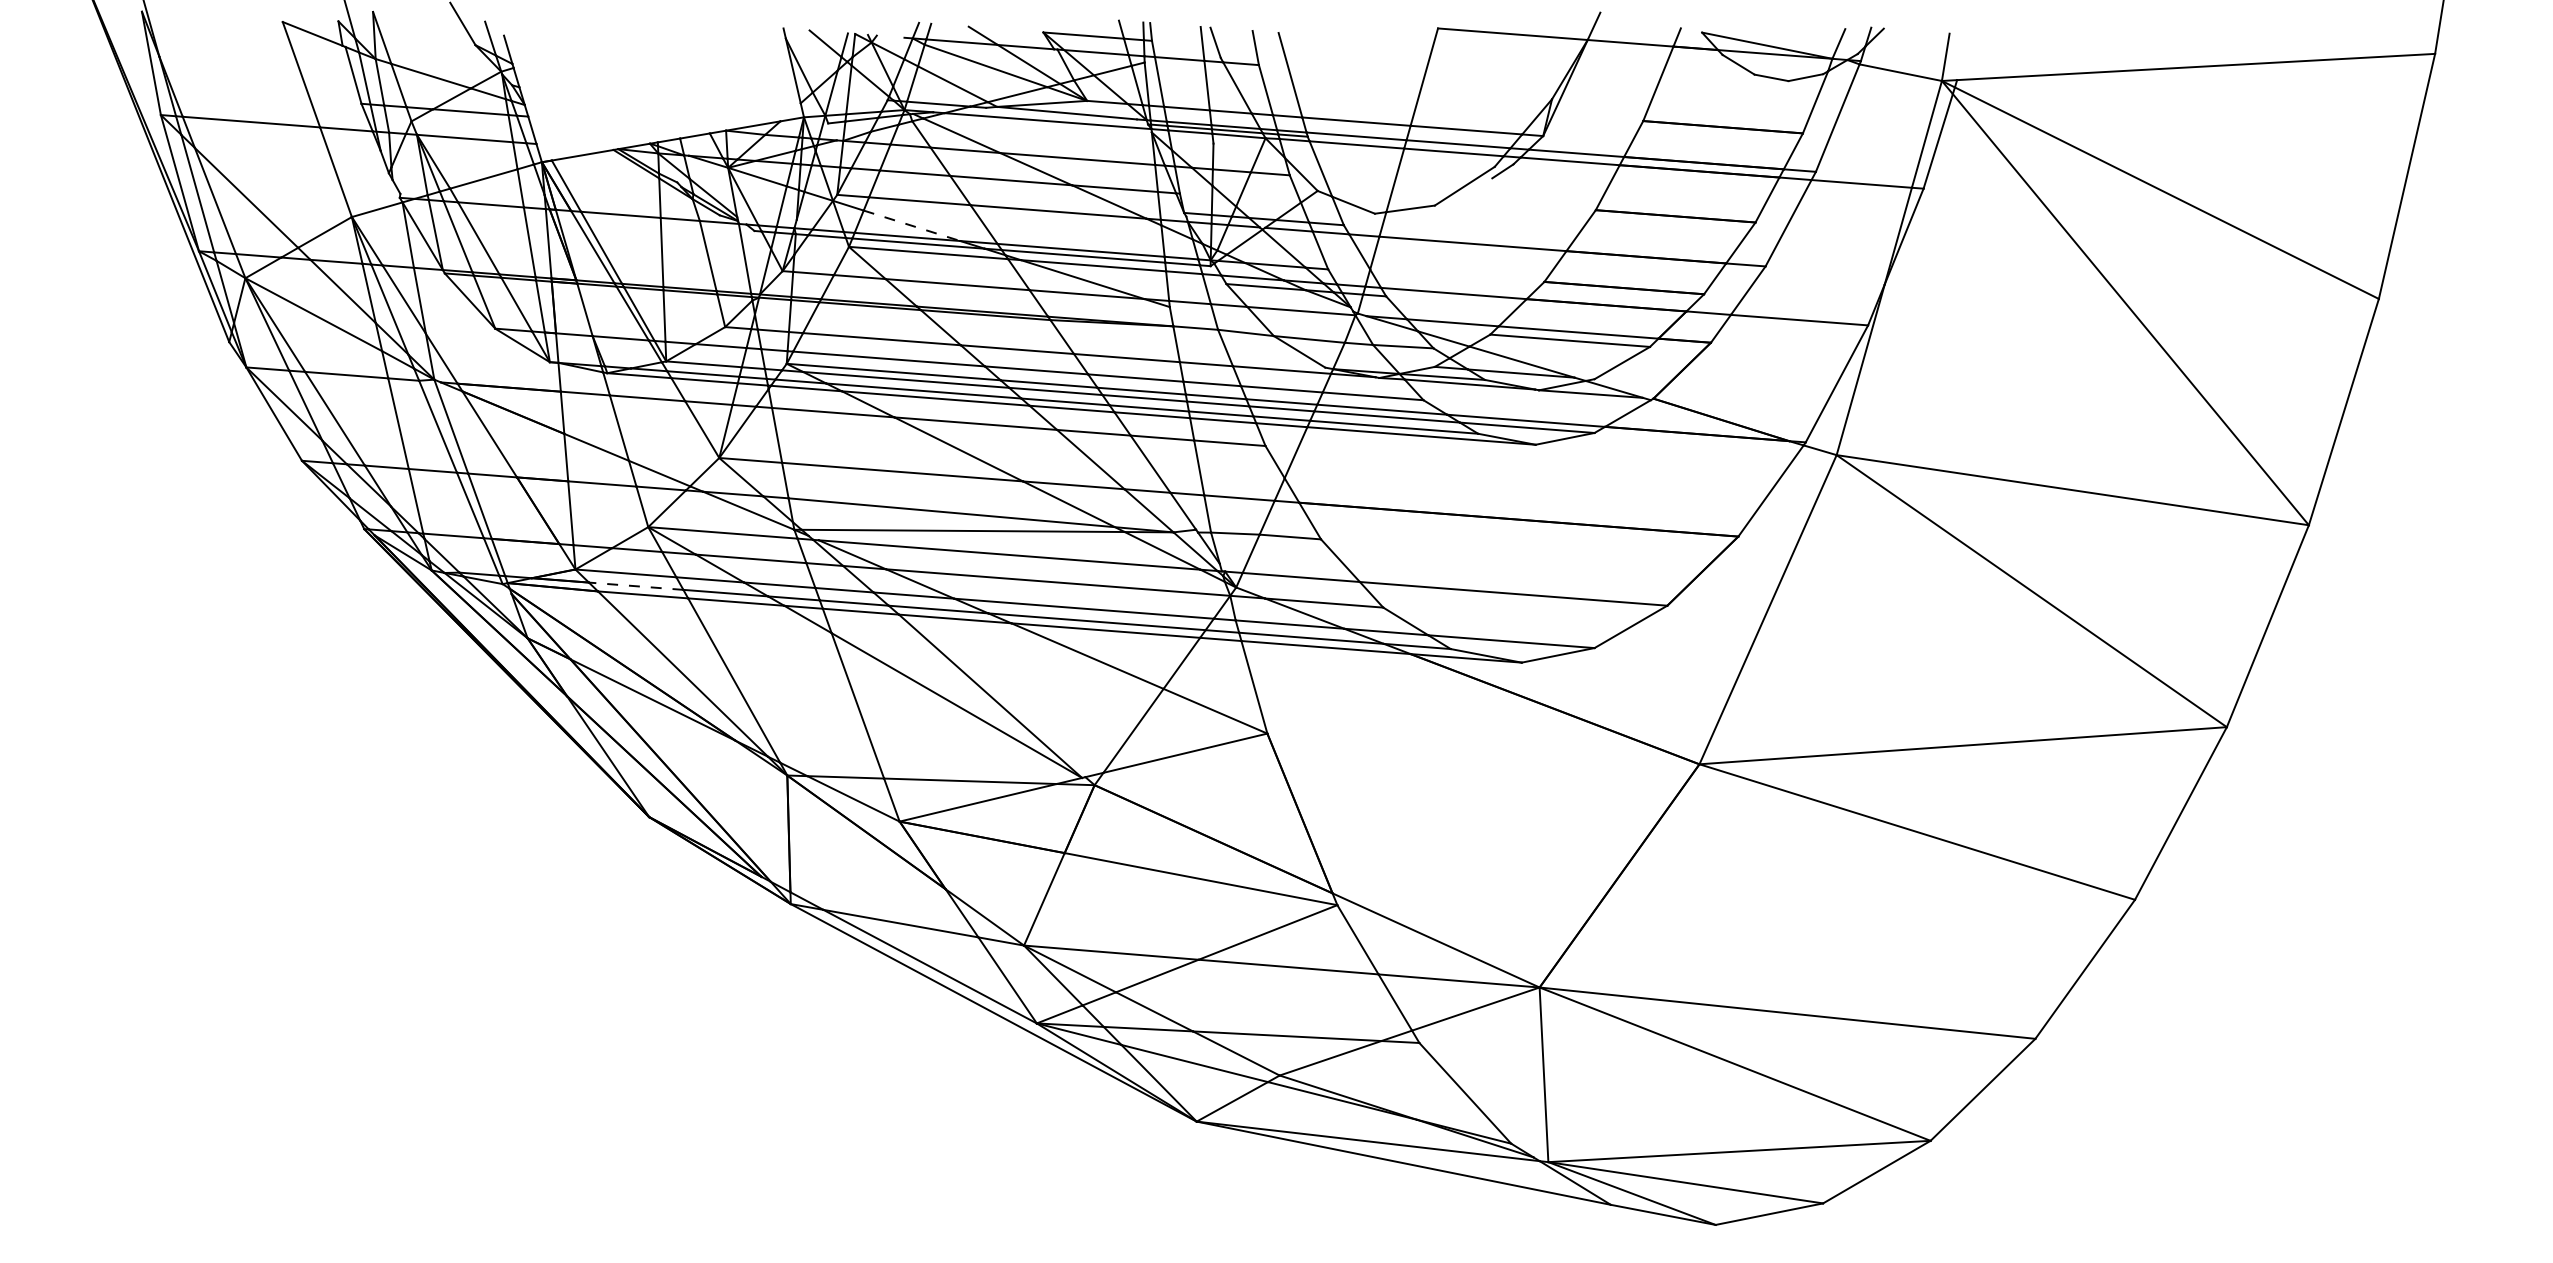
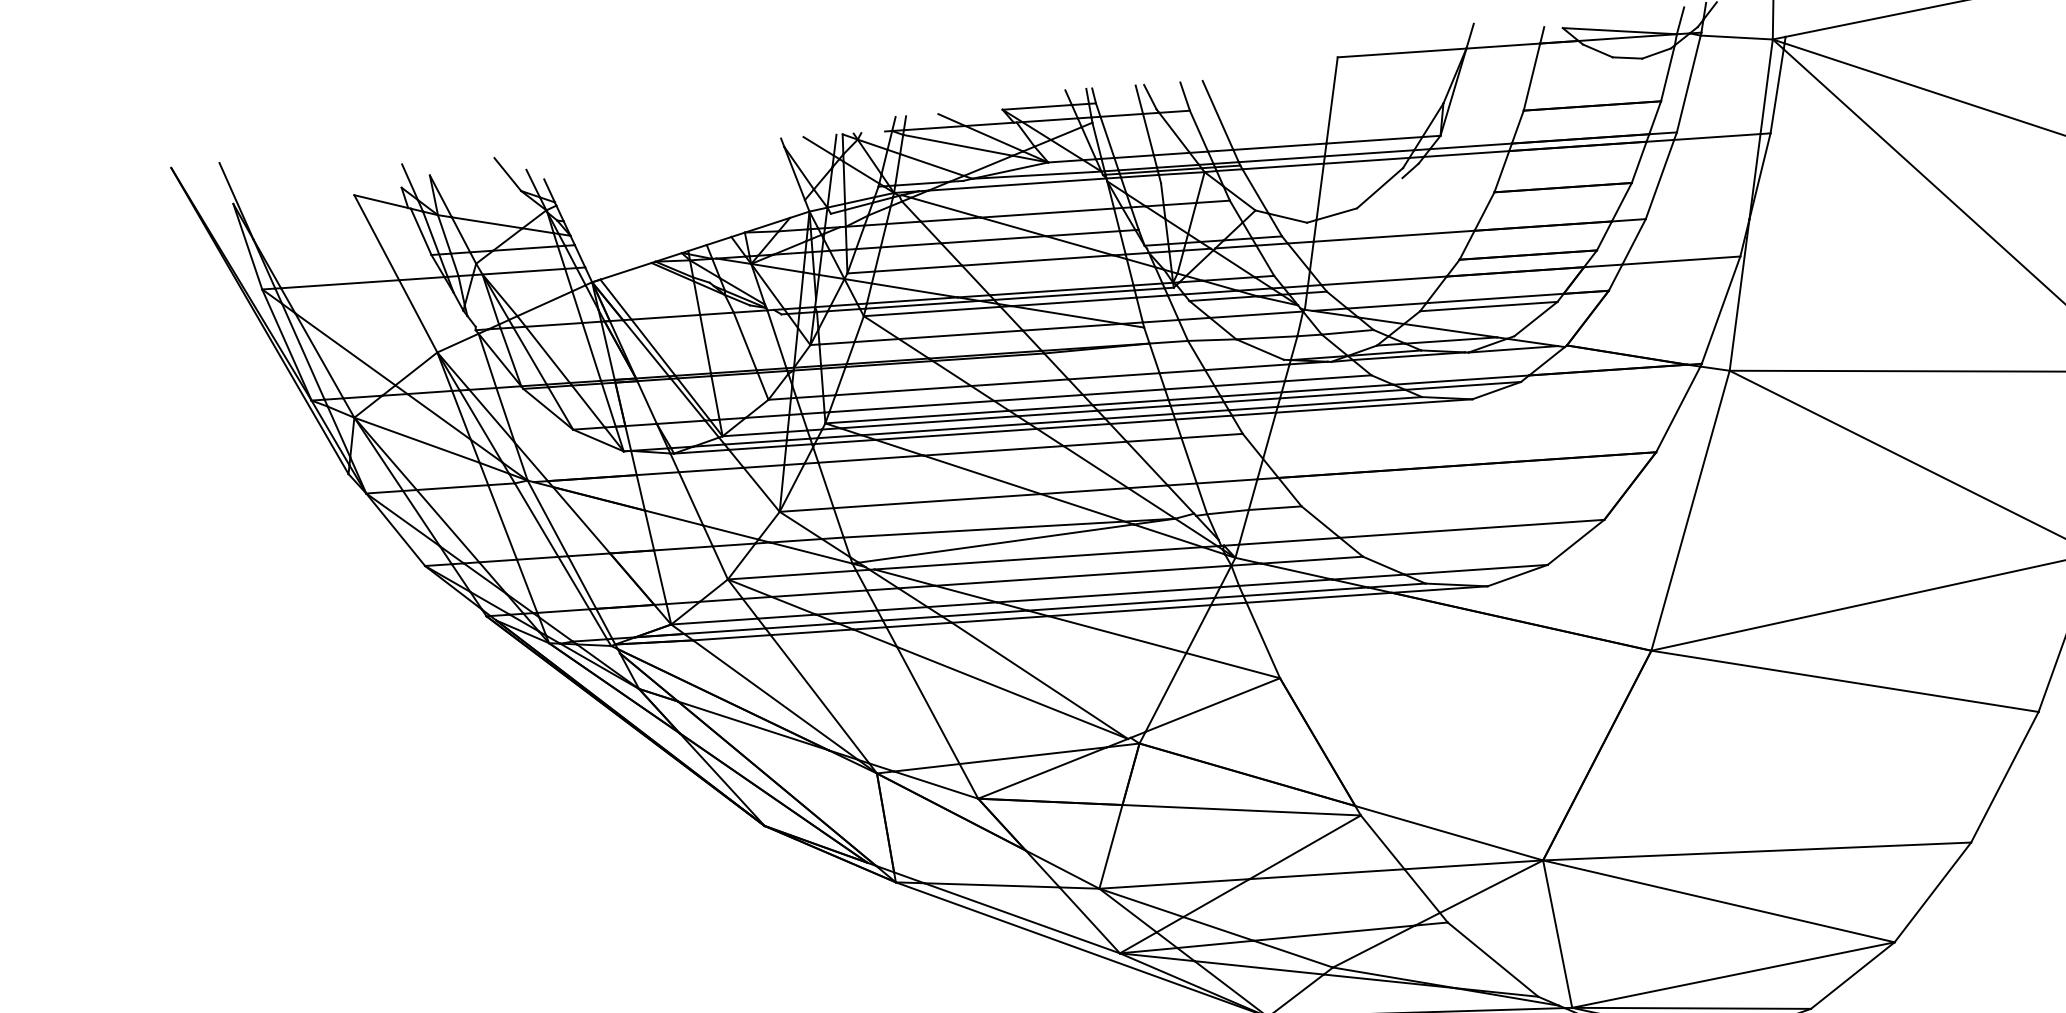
line: (912, 225) -> (915, 290), dashed -> solid
line: (635, 586) -> (724, 631), dashed -> solid

